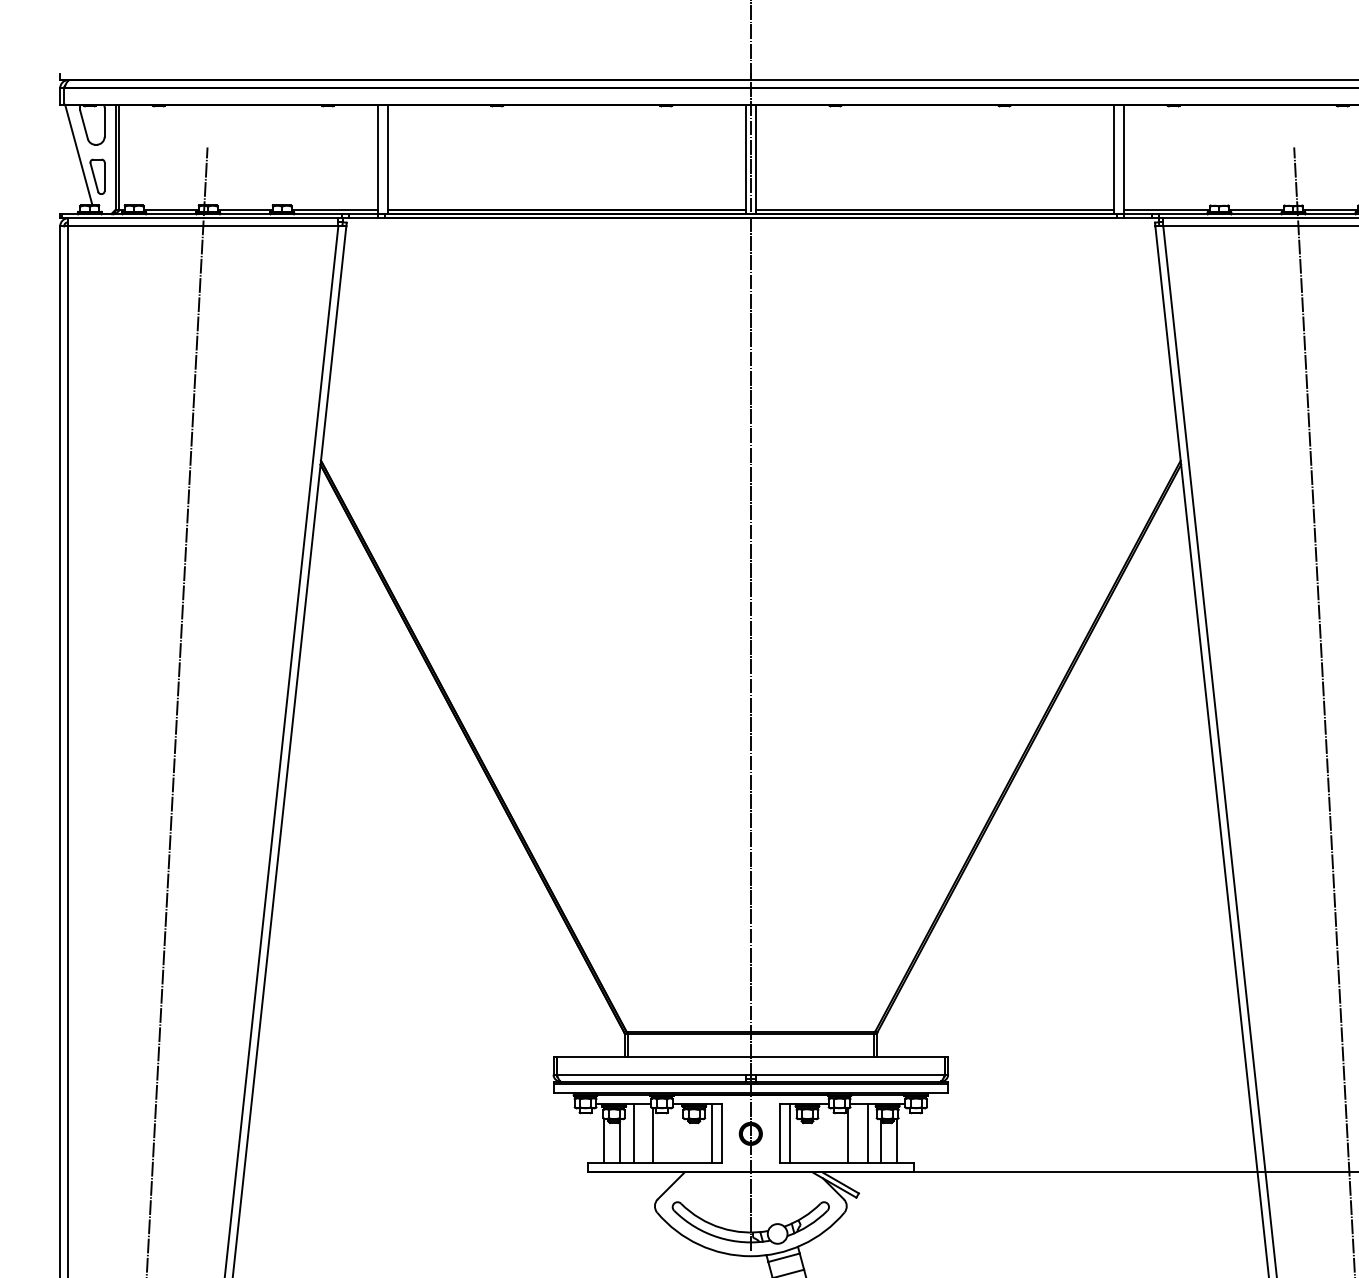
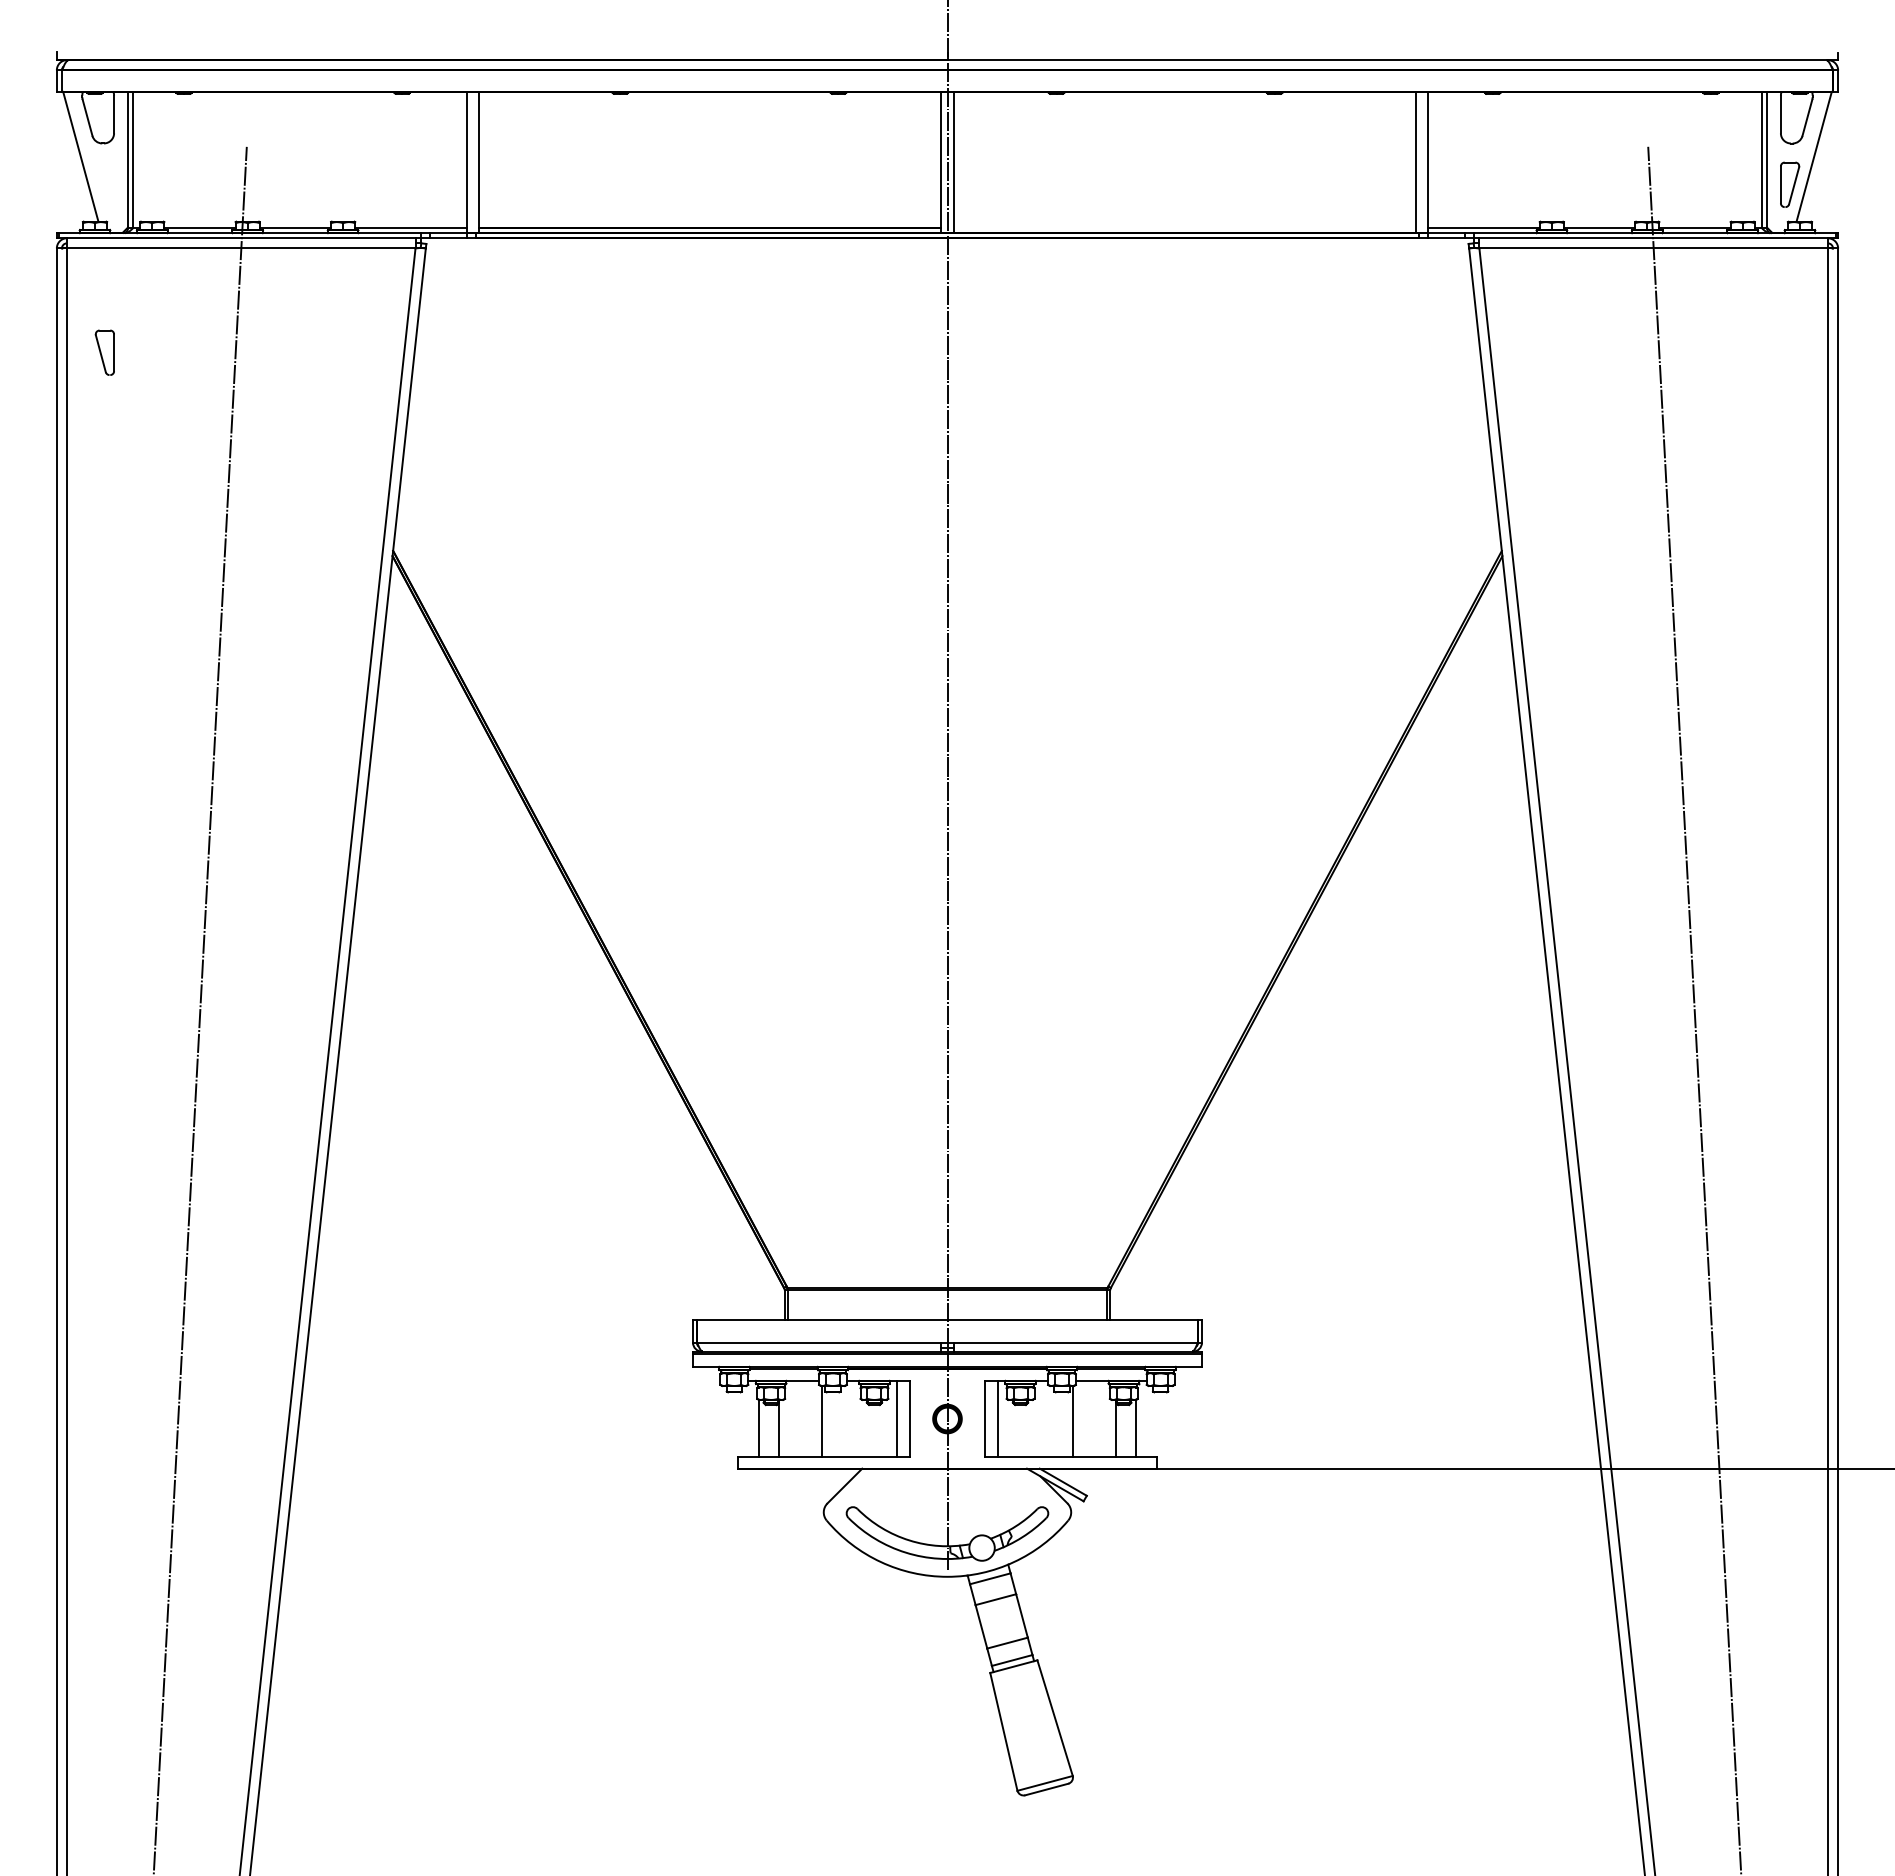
part: (97, 176) -> (104, 352), moved
line: (934, 210) -> (1184, 228), removed
line: (633, 1133) -> (796, 1418), removed
line: (867, 1133) -> (1098, 1418), removed

